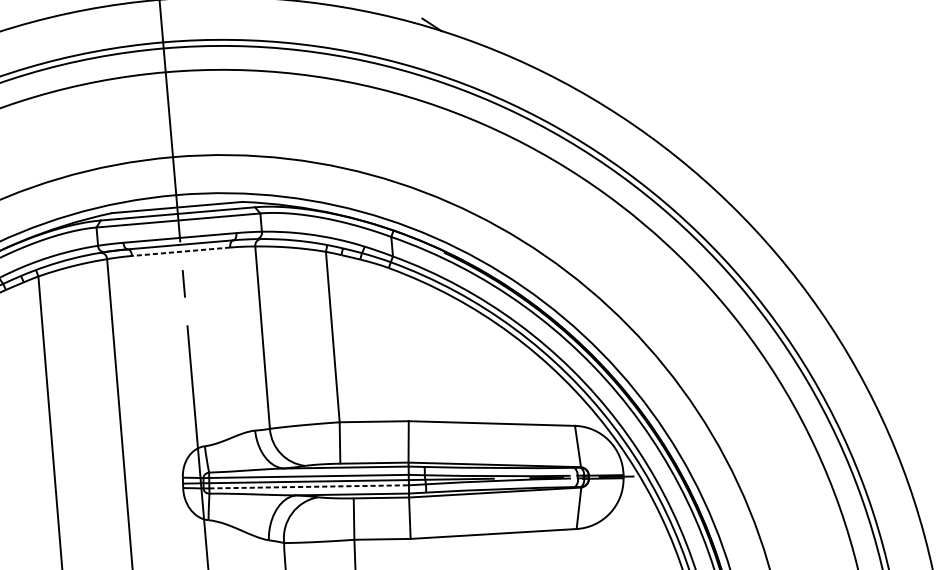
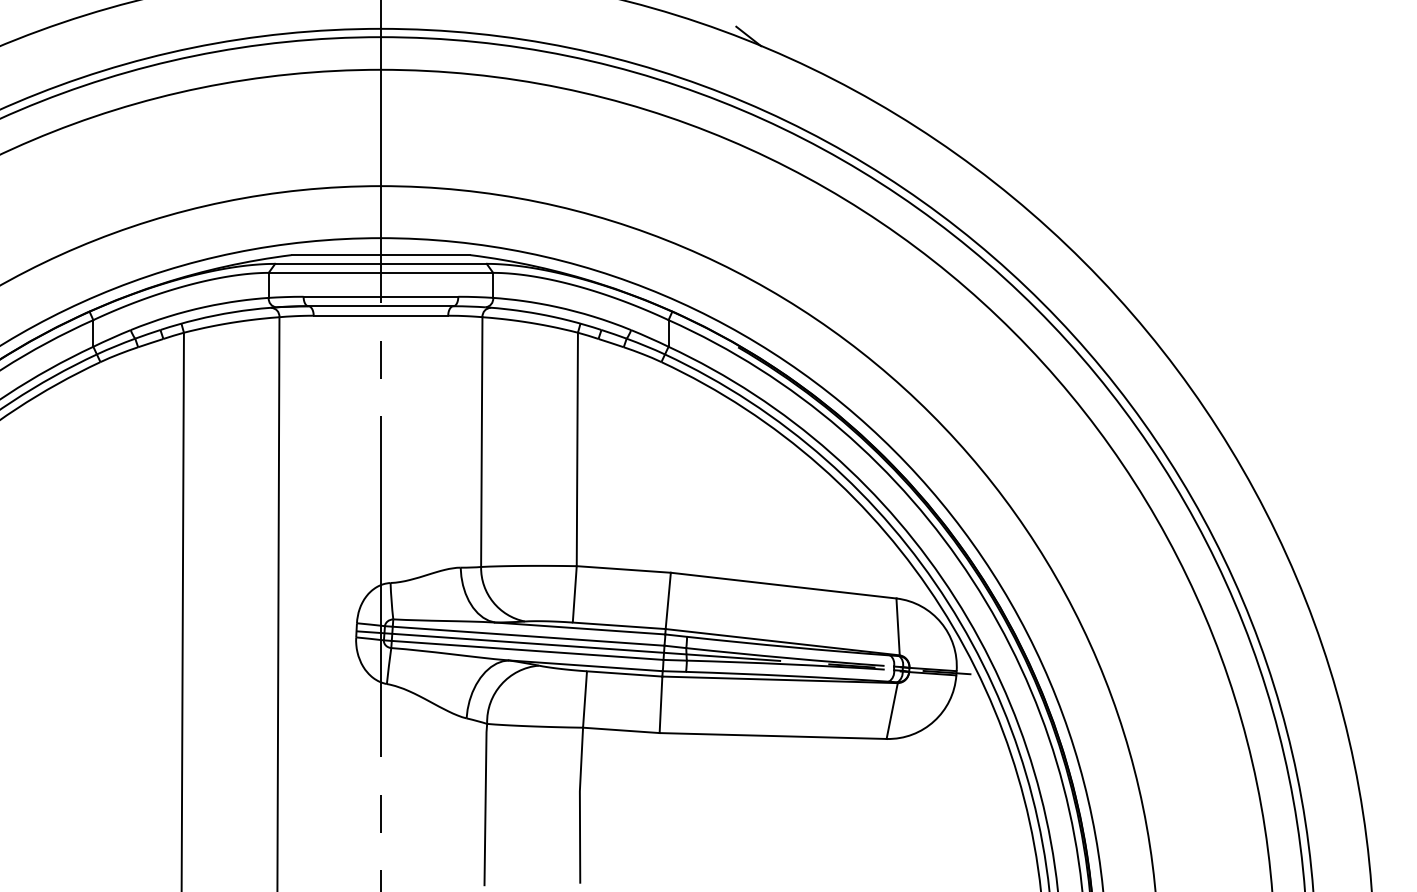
line: (180, 251) -> (380, 315), dashed -> solid
line: (309, 486) -> (528, 650), dashed -> solid

